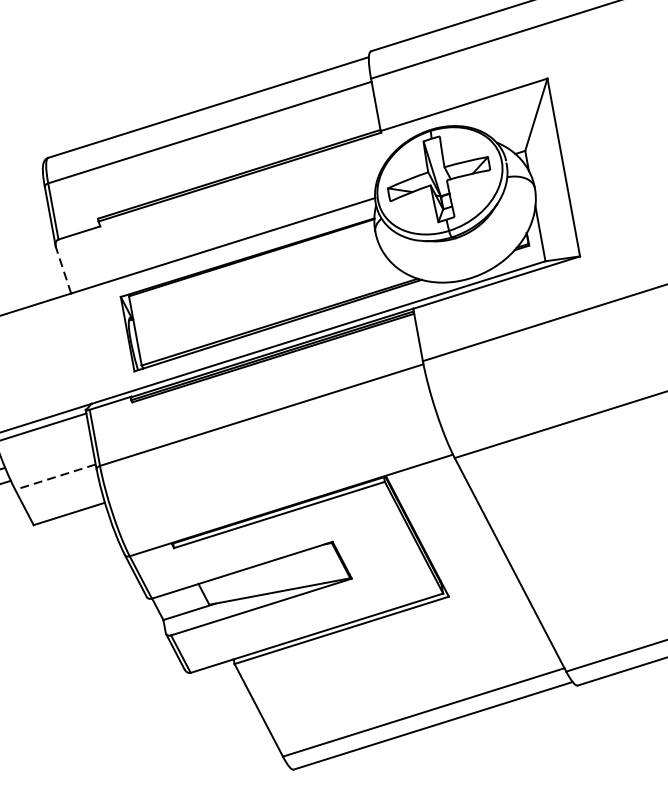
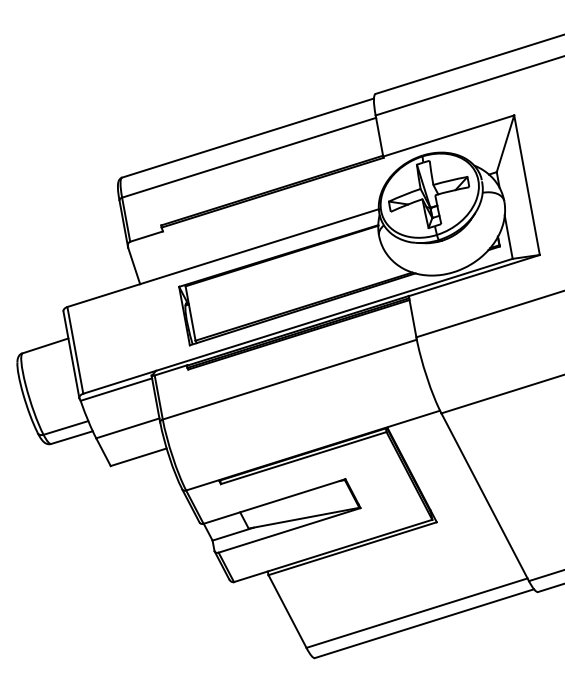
line: (63, 269) -> (134, 265), dashed -> solid
line: (55, 477) -> (127, 428), dashed -> solid

